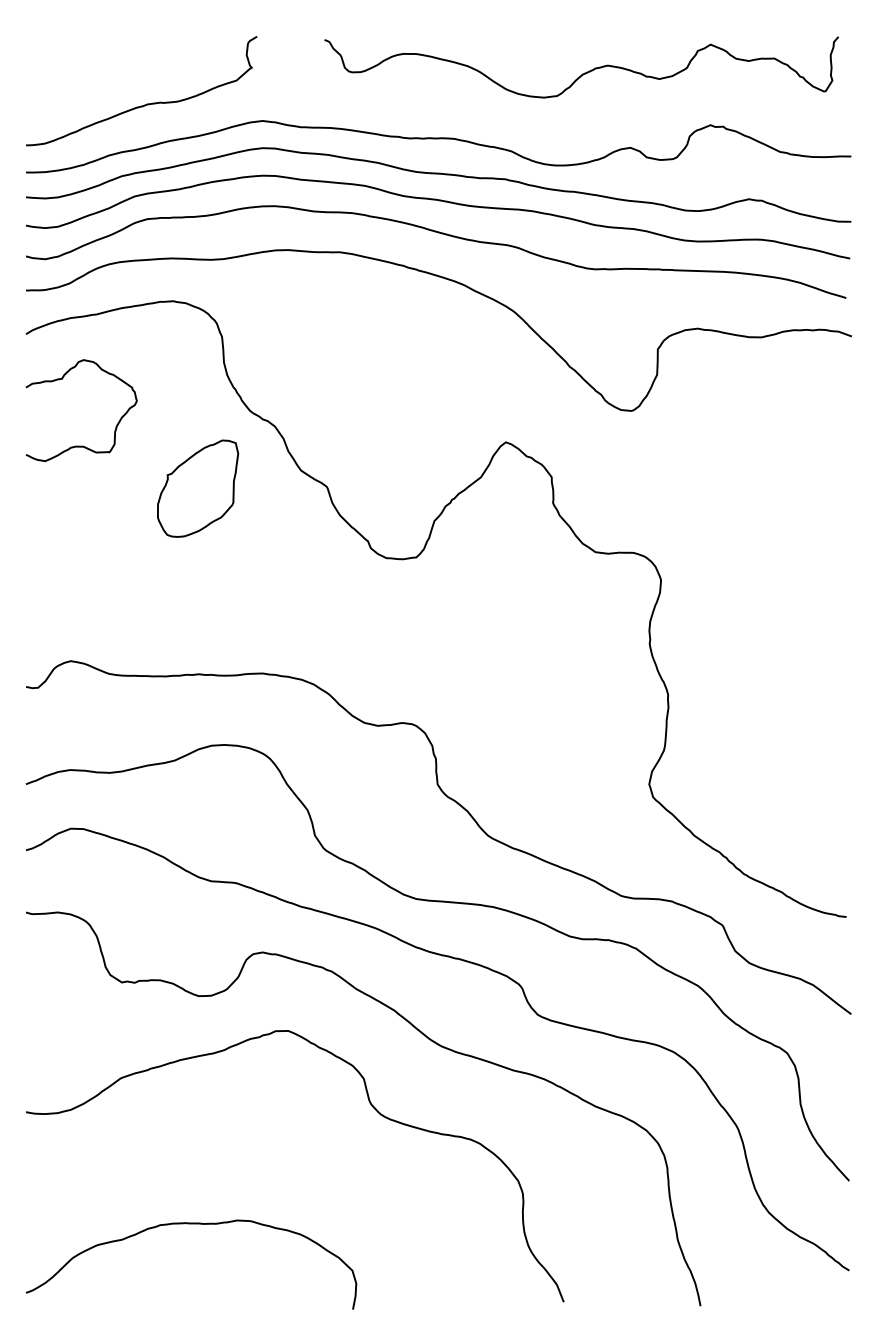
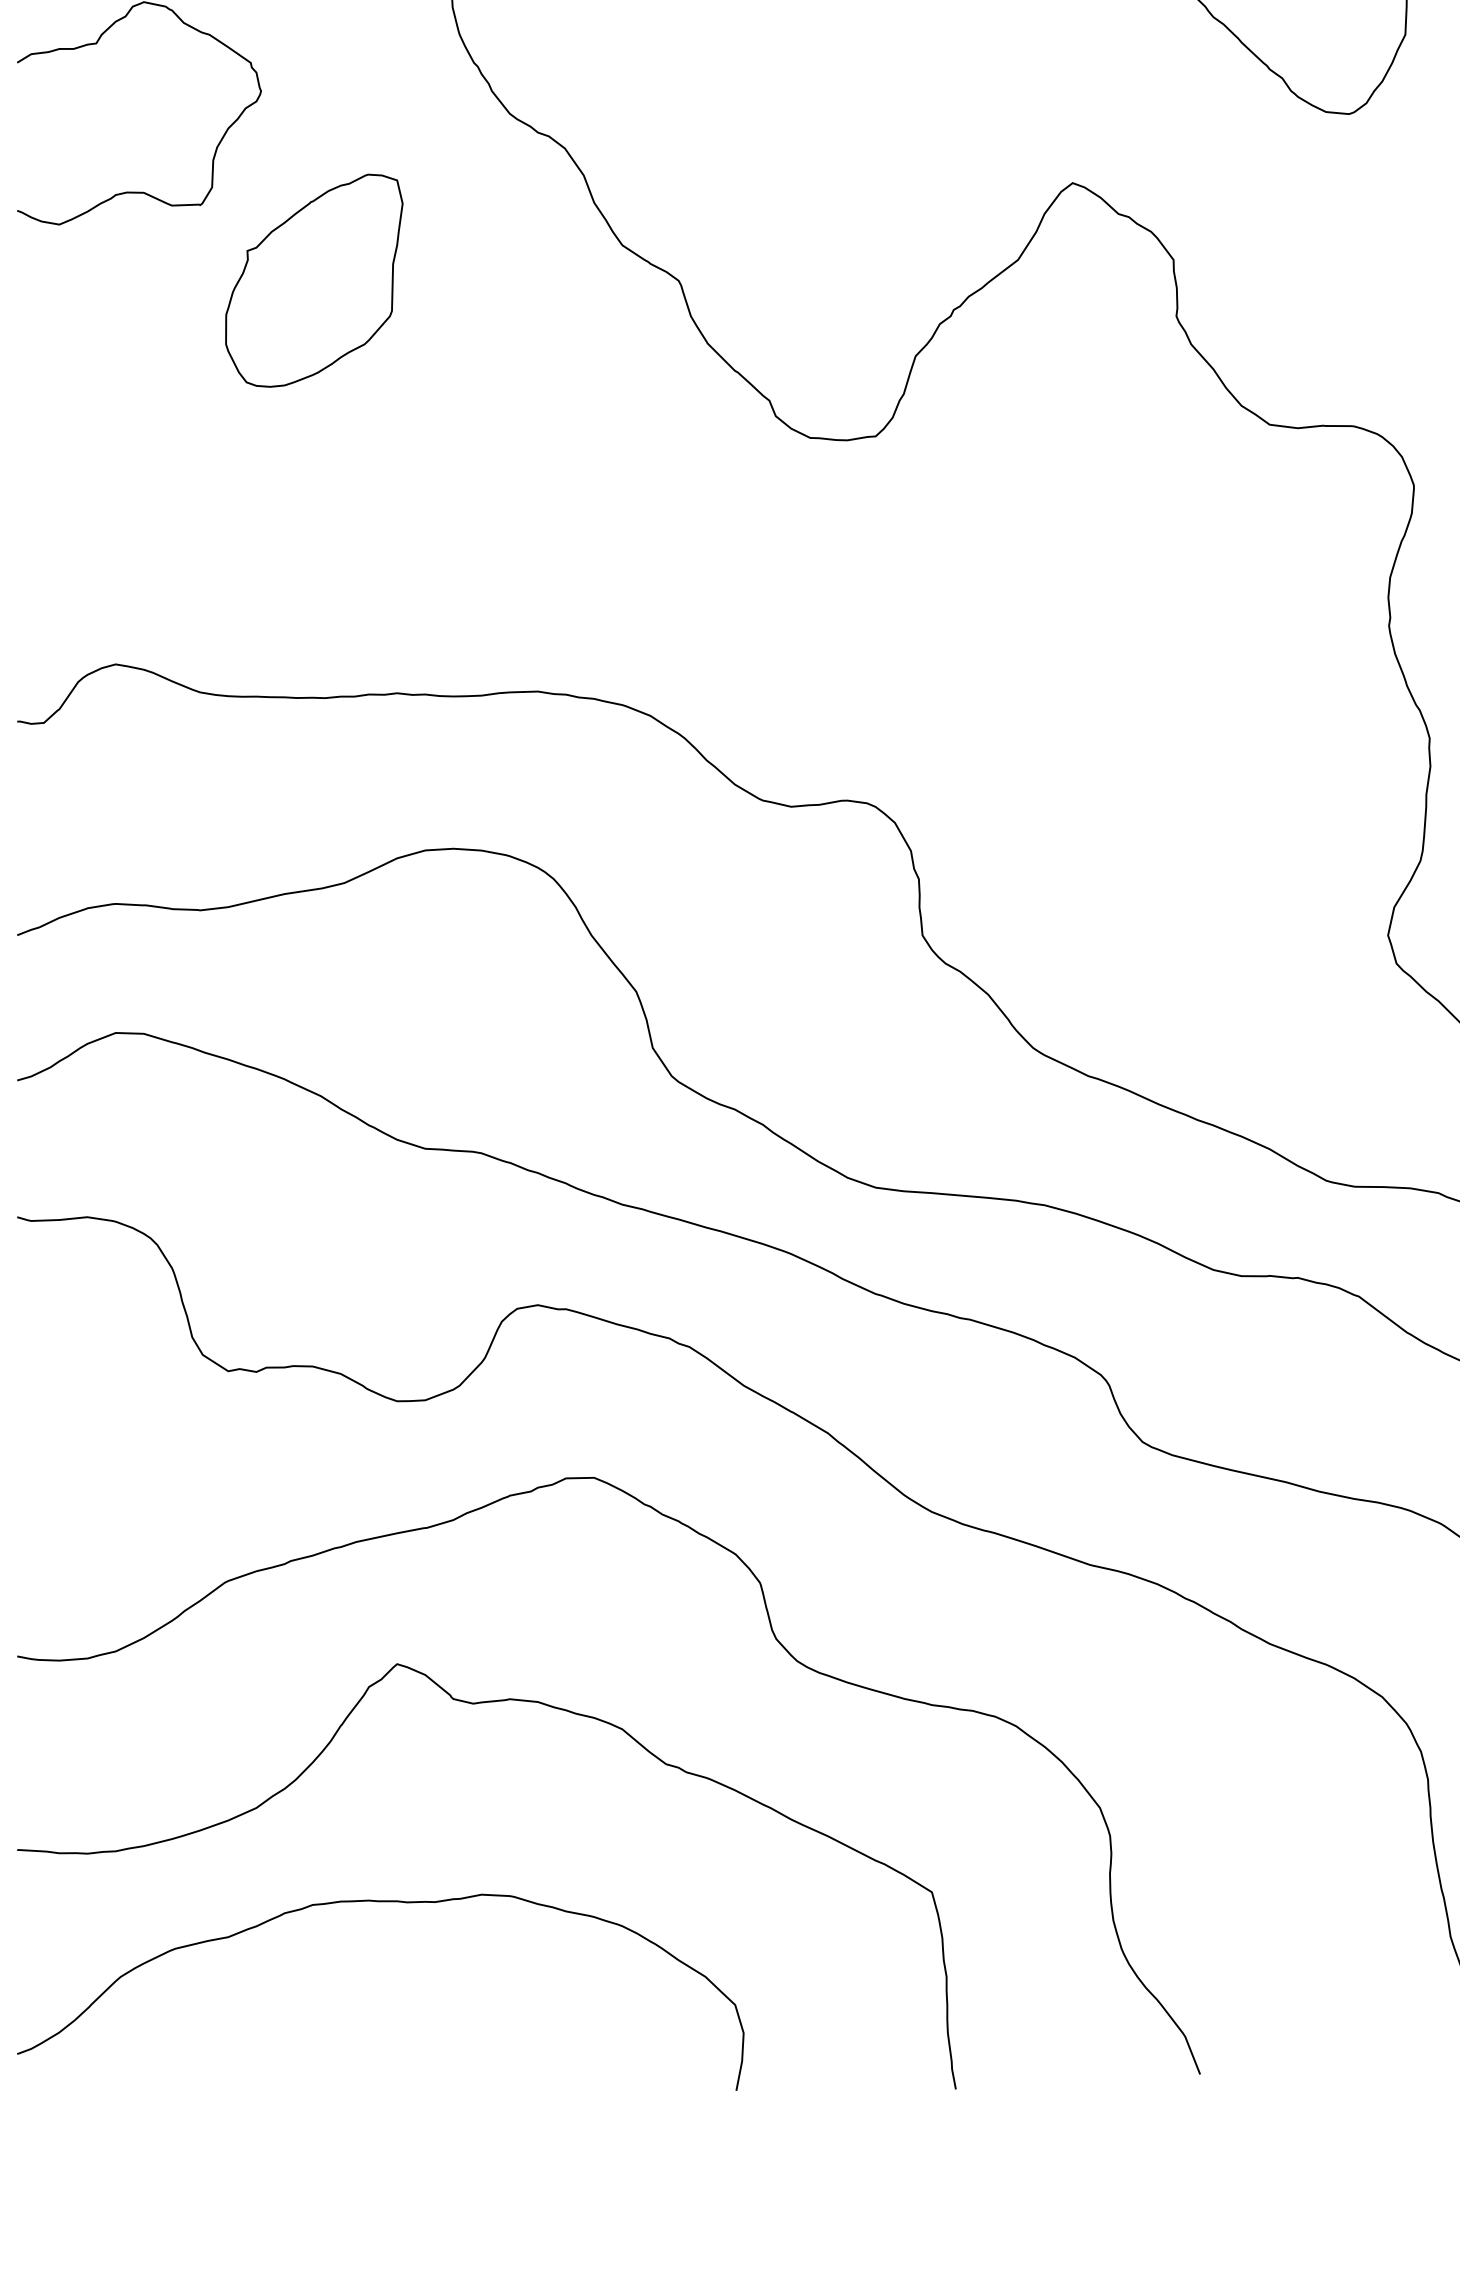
part: (198, 488) -> (315, 280), moved
curve: (236, 1134) -> (480, 1705), added

